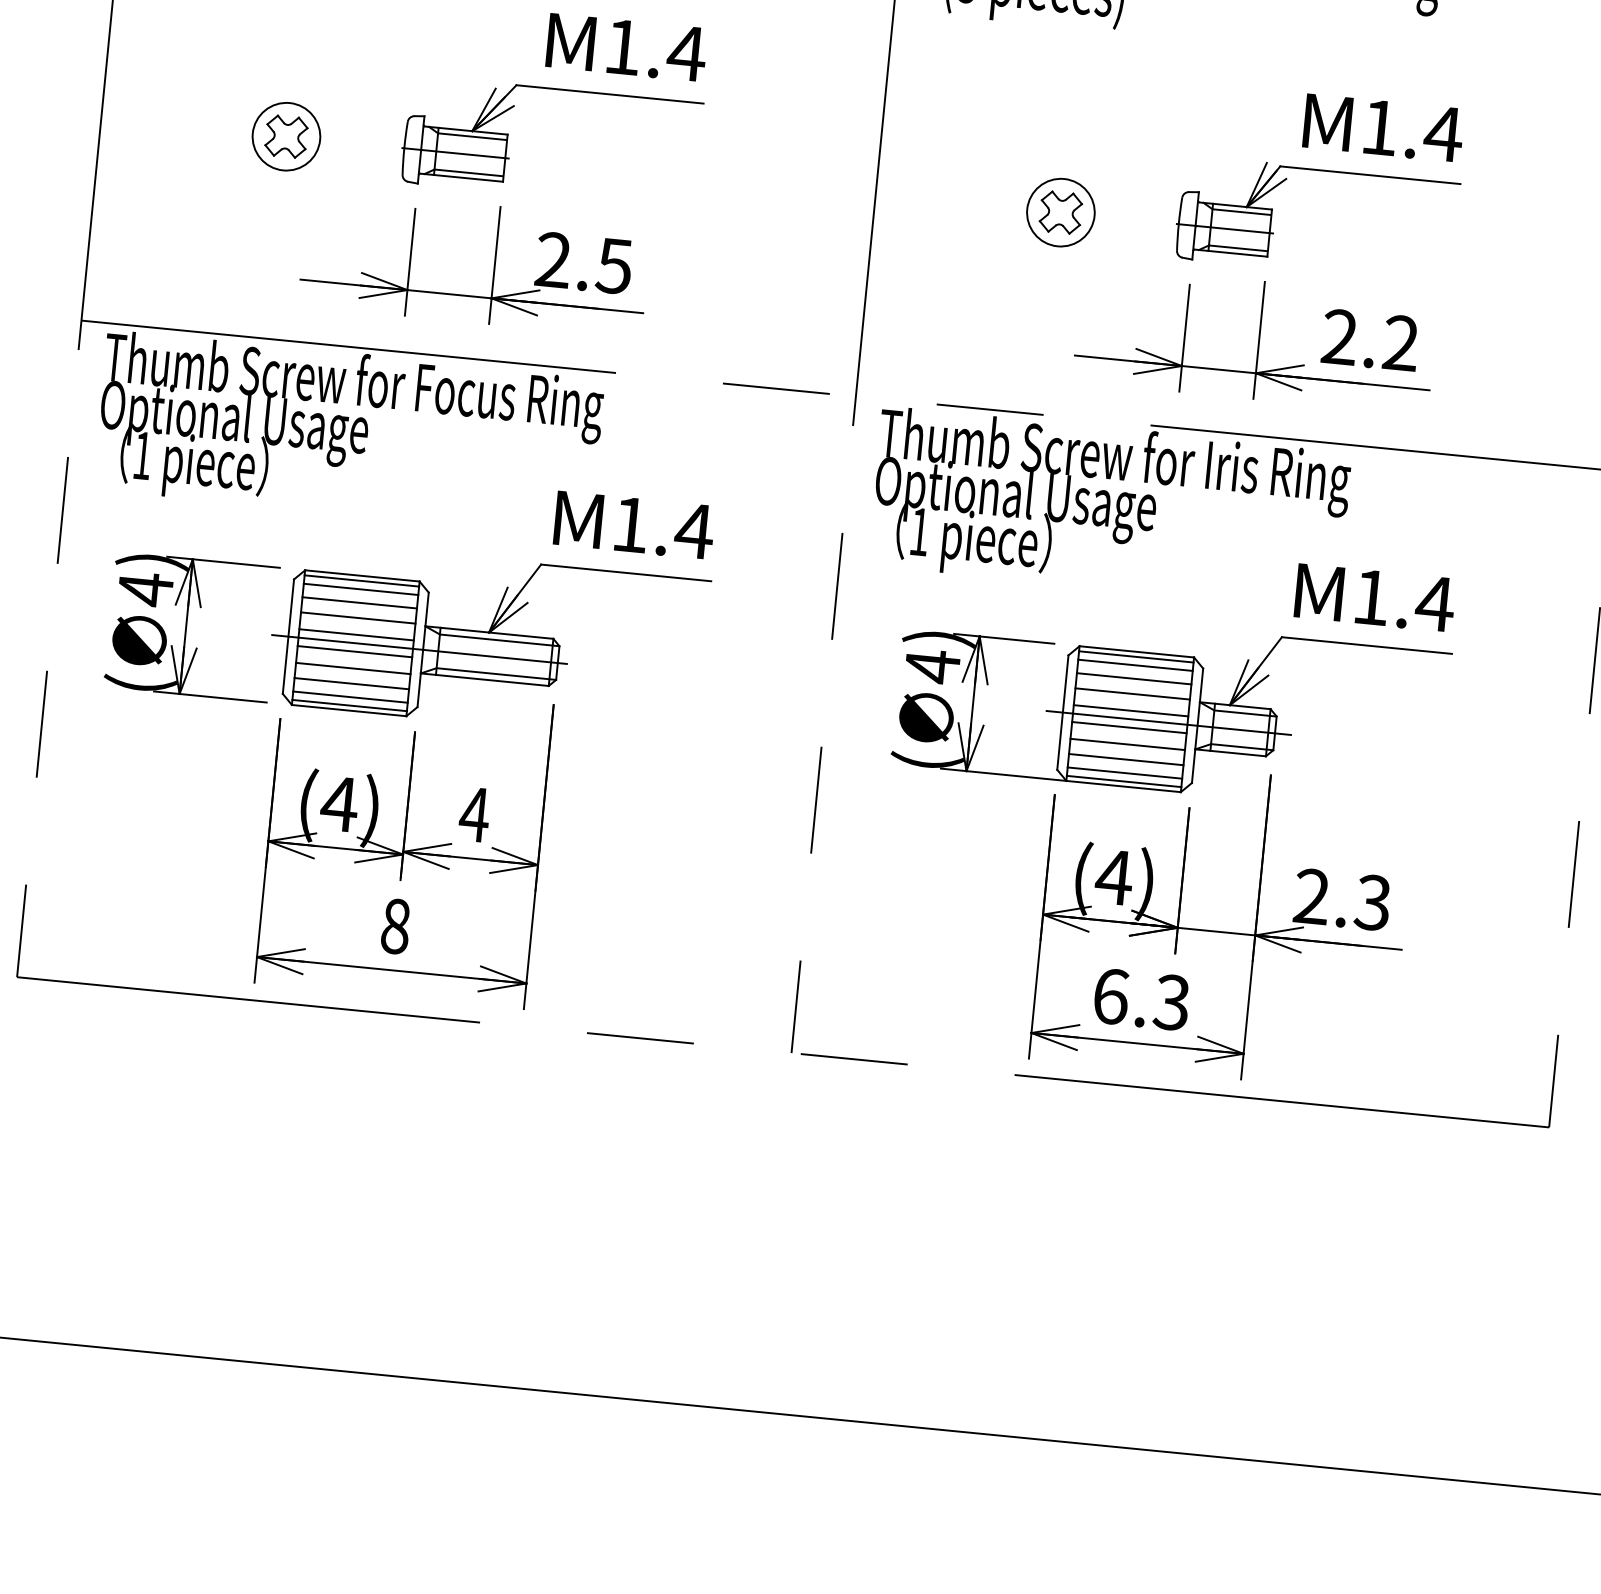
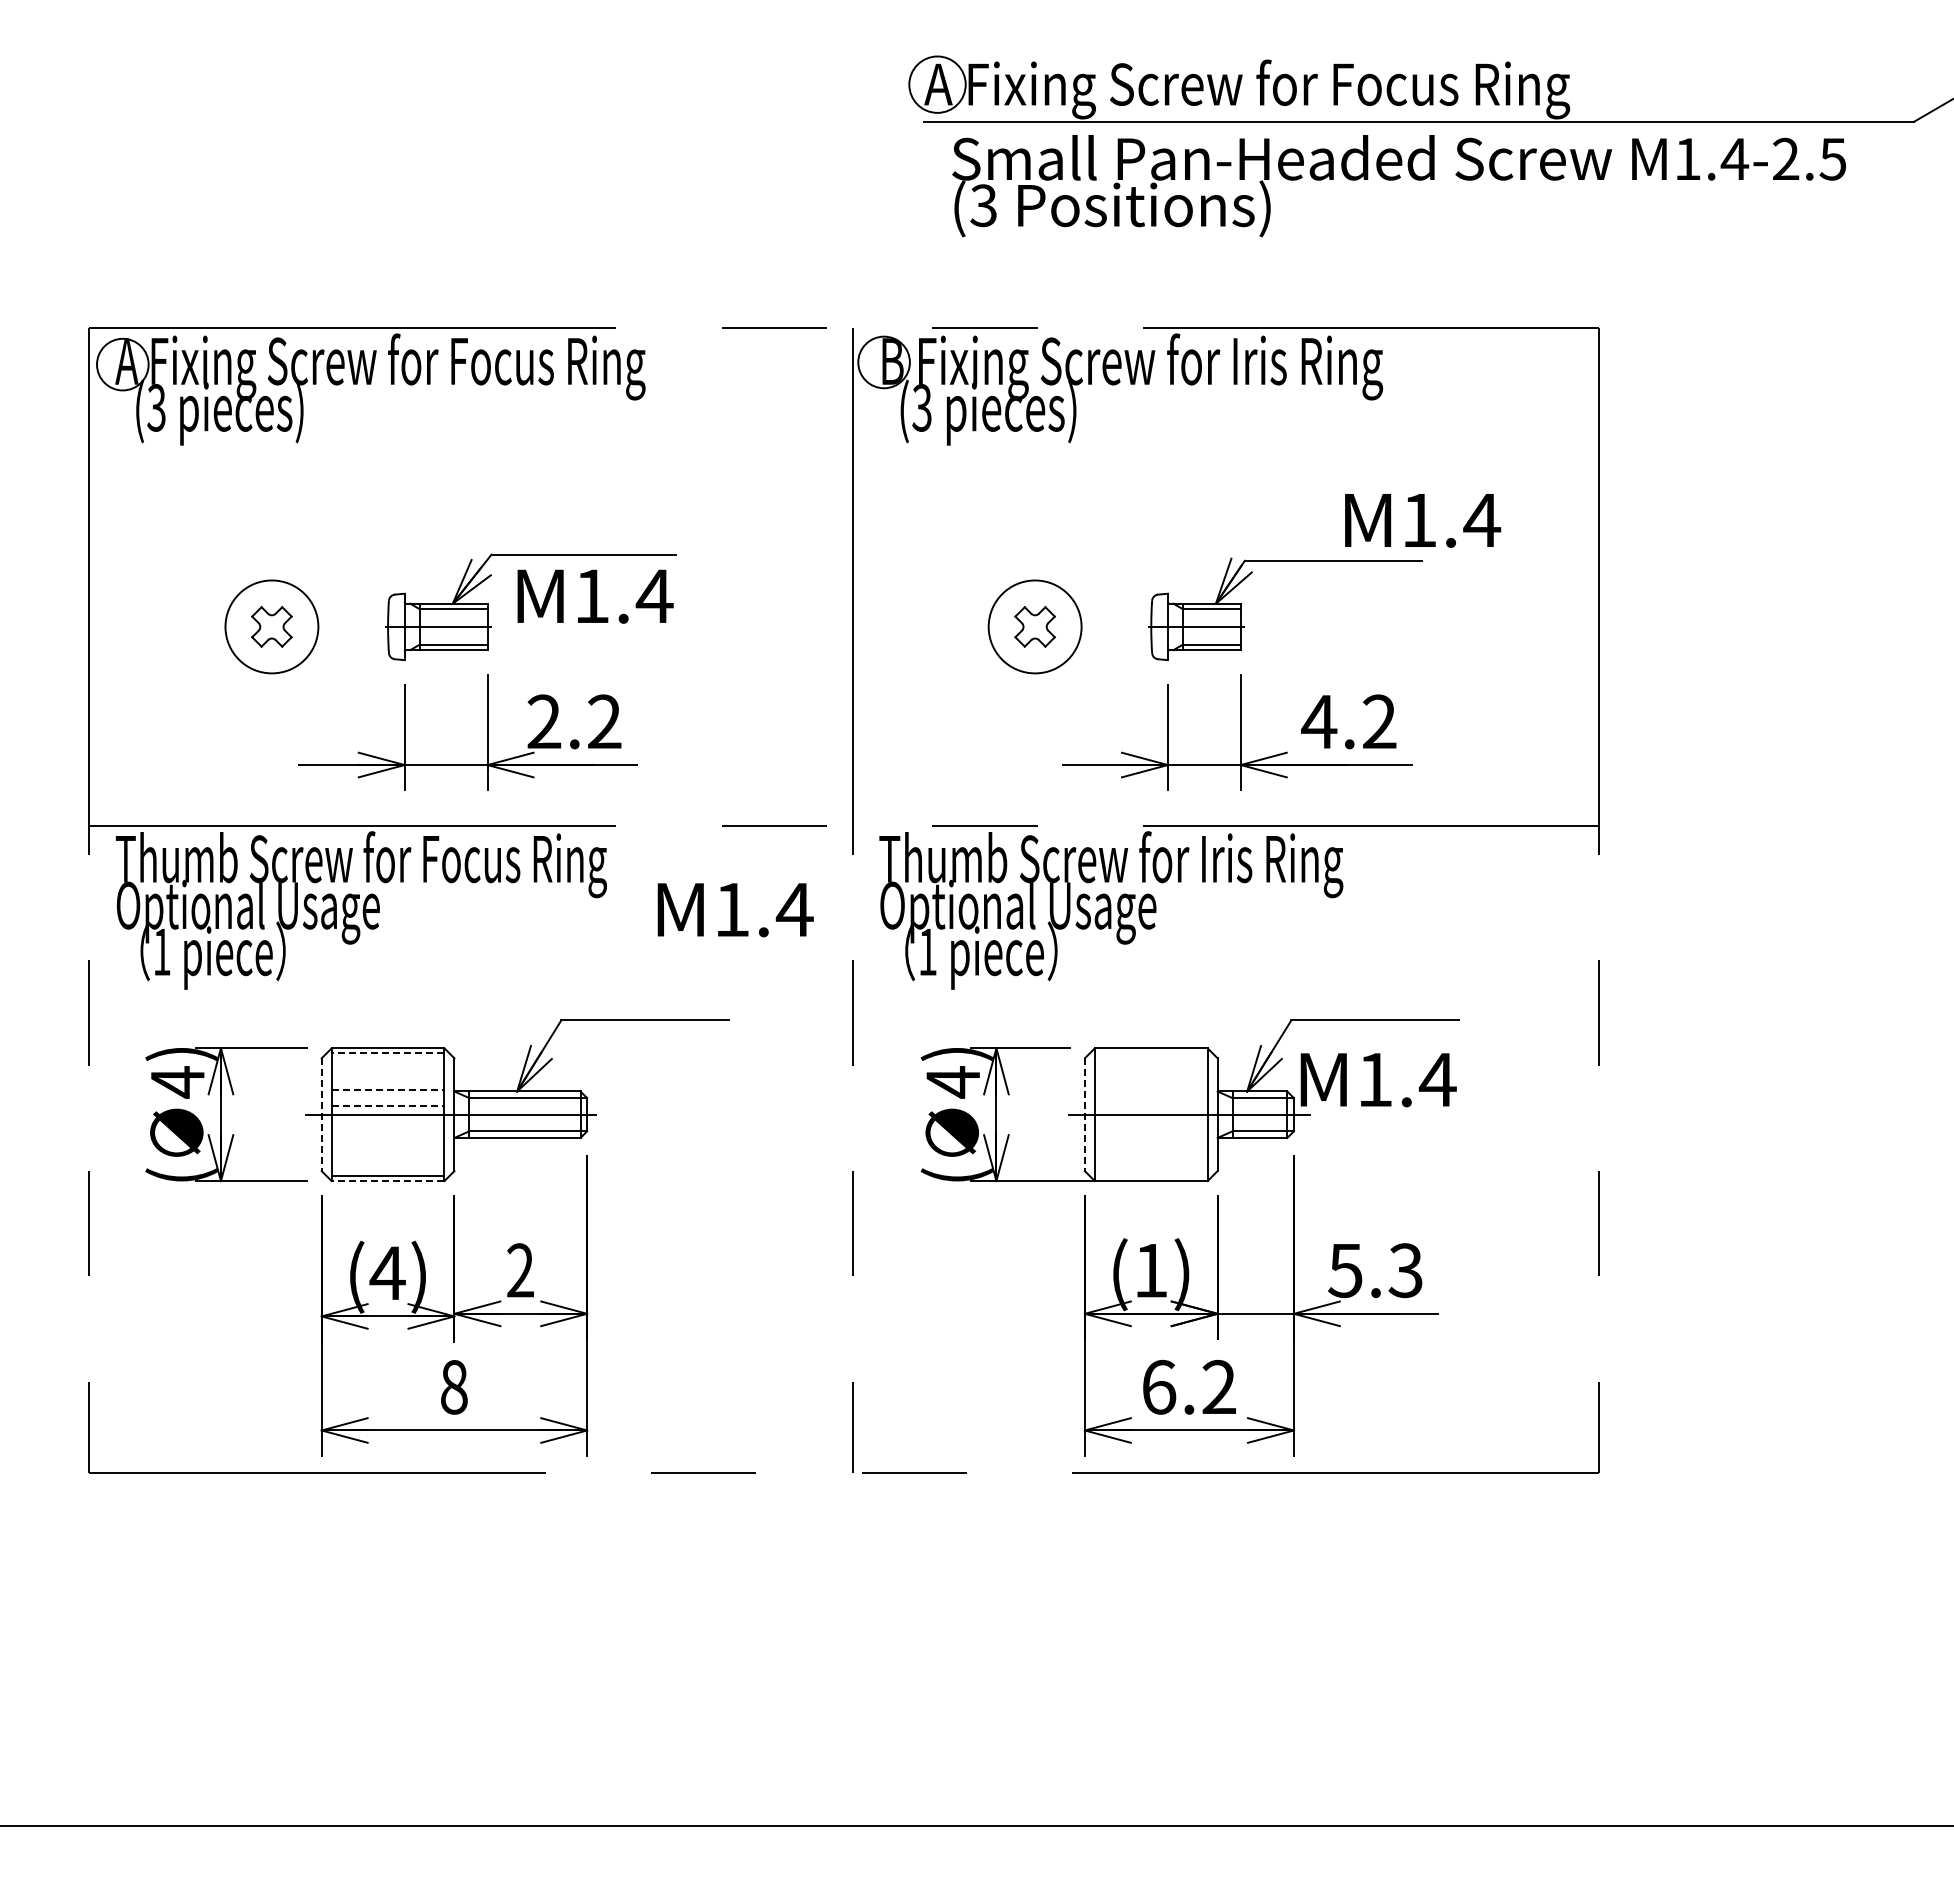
text: (626, 47) -> (595, 596), moved
text: (1384, 128) -> (1423, 520), moved
circle: (286, 136) -> (271, 626), size x1.4
circle: (1060, 212) -> (1034, 626), size x1.4
text: (614, 265) -> (604, 721), 2.5 -> 2.2
text: (1340, 336) -> (1319, 721), 2.2 -> 4.2
text: (634, 525) -> (735, 910), moved
line: (361, 581) -> (387, 1053), solid -> dashed
line: (360, 589) -> (387, 1061), removed
text: (1374, 598) -> (1378, 1080), moved
line: (359, 602) -> (387, 1074), removed
line: (358, 617) -> (388, 1089), solid -> dashed
line: (357, 634) -> (388, 1106), solid -> dashed
line: (288, 637) -> (321, 1115), solid -> dashed
line: (354, 652) -> (387, 1123), removed
line: (1135, 656) -> (1150, 1053), removed
line: (1134, 665) -> (1150, 1061), removed
line: (352, 668) -> (387, 1139), removed
line: (1133, 678) -> (1150, 1074), removed
line: (351, 683) -> (387, 1154), removed
line: (1131, 693) -> (1150, 1089), removed
line: (349, 696) -> (387, 1167), removed
line: (348, 710) -> (387, 1181), solid -> dashed
line: (1130, 710) -> (1150, 1106), removed
line: (1062, 713) -> (1084, 1115), solid -> dashed
line: (1128, 728) -> (1150, 1123), removed
line: (1126, 744) -> (1150, 1139), removed
line: (1125, 759) -> (1150, 1154), removed
line: (1124, 772) -> (1150, 1167), removed
line: (1123, 781) -> (1150, 1176), removed
text: (473, 814) -> (519, 1270), 4 -> 2
text: (1113, 877) -> (1150, 1270), (4) -> (1)
text: (1311, 896) -> (1345, 1270), 2.3 -> 5.3
text: (1171, 1002) -> (1218, 1387), 6.3 -> 6.2

